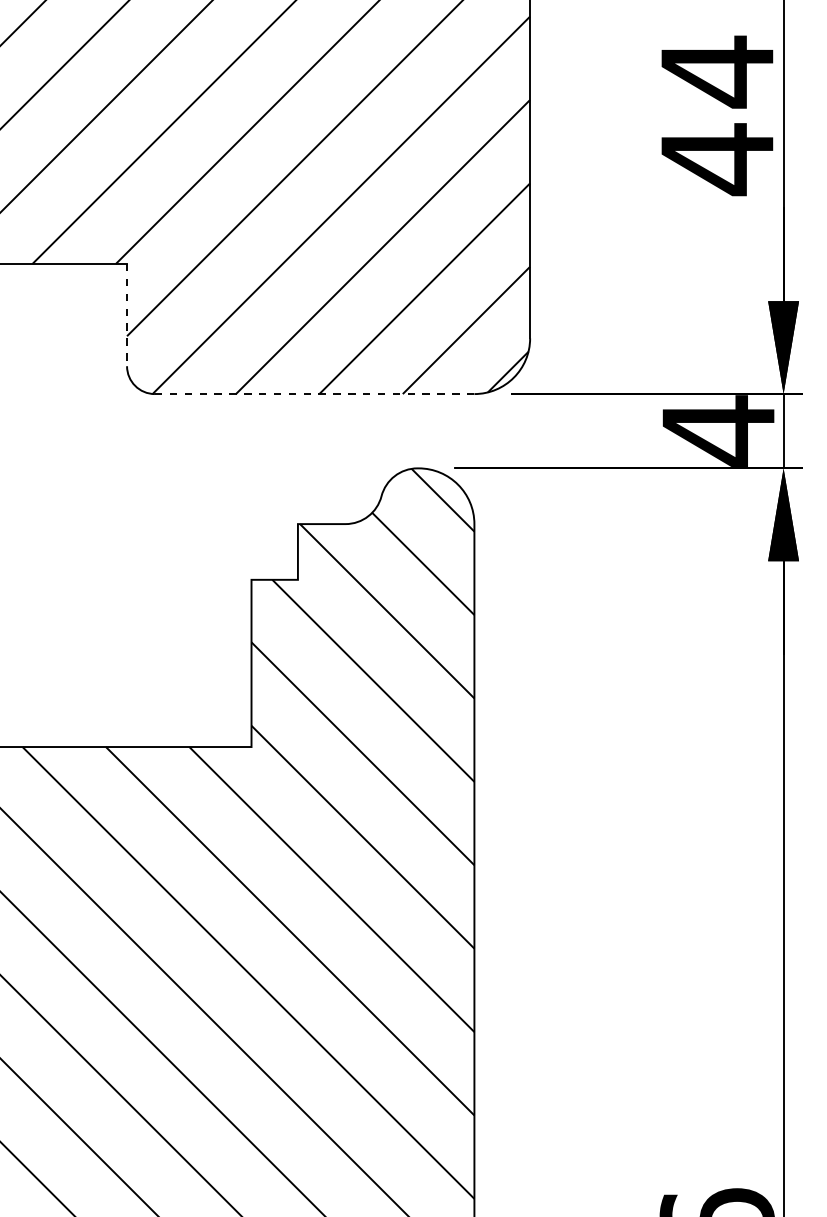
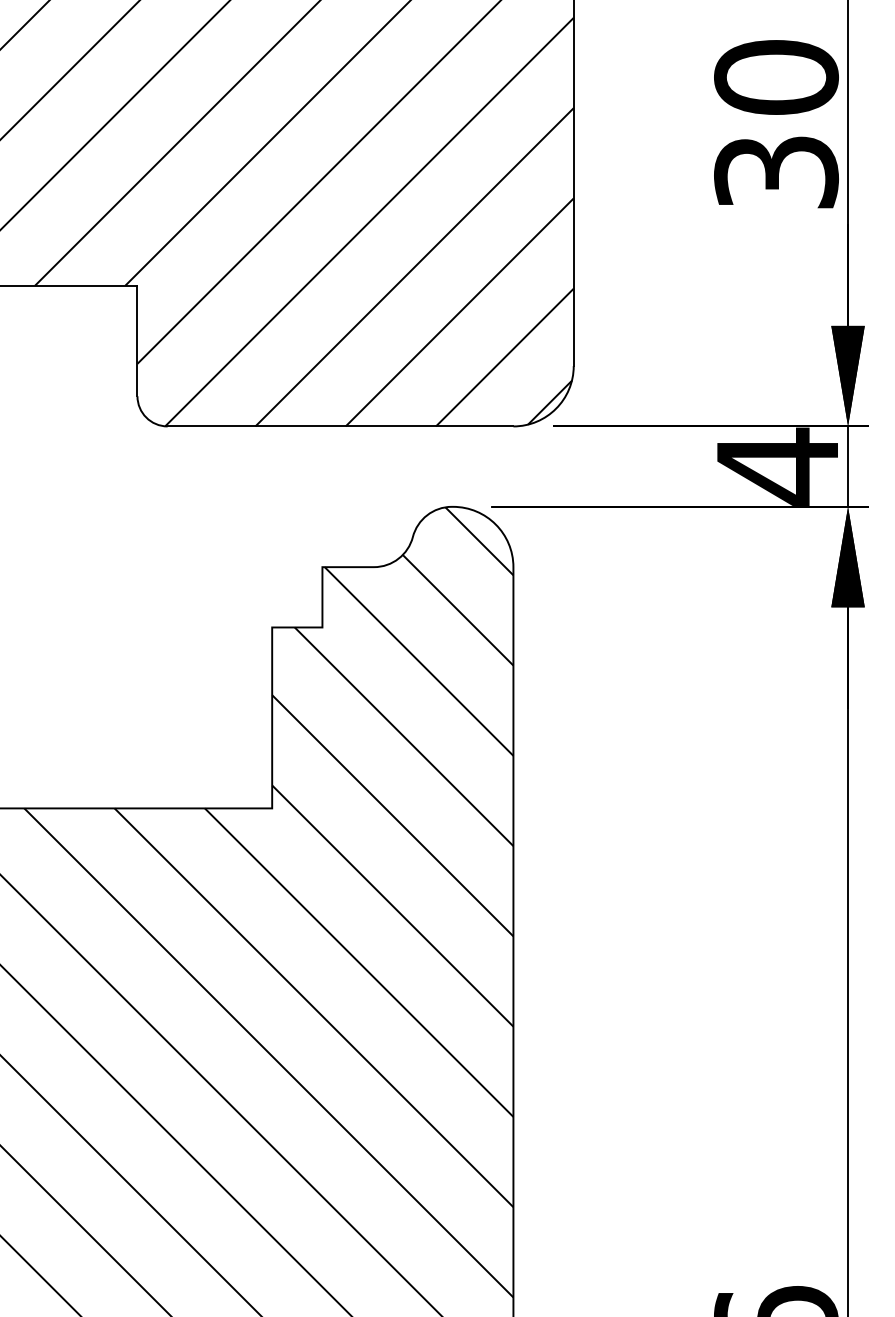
text: (717, 115) -> (776, 124), 44 -> 30
line: (127, 315) -> (137, 341), dashed -> solid
line: (314, 394) -> (340, 426), dashed -> solid

